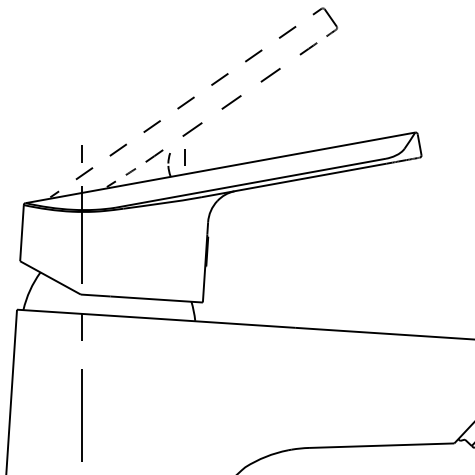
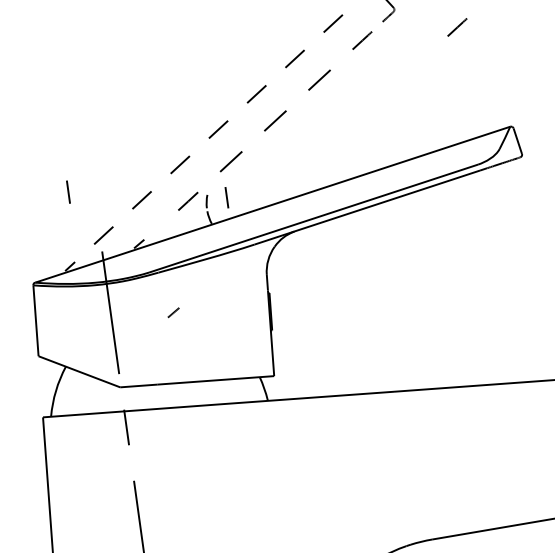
line: (384, 48) -> (457, 26), added
line: (81, 153) -> (68, 191), moved
part: (130, 171) -> (173, 312), moved

